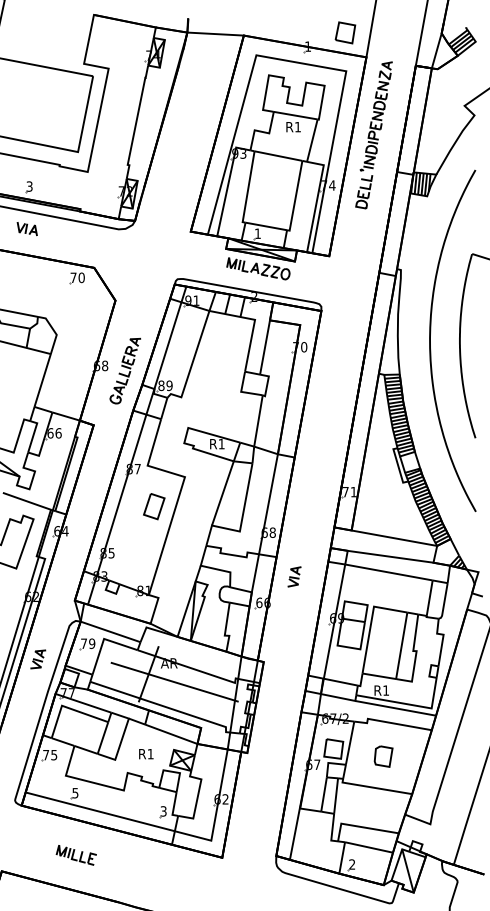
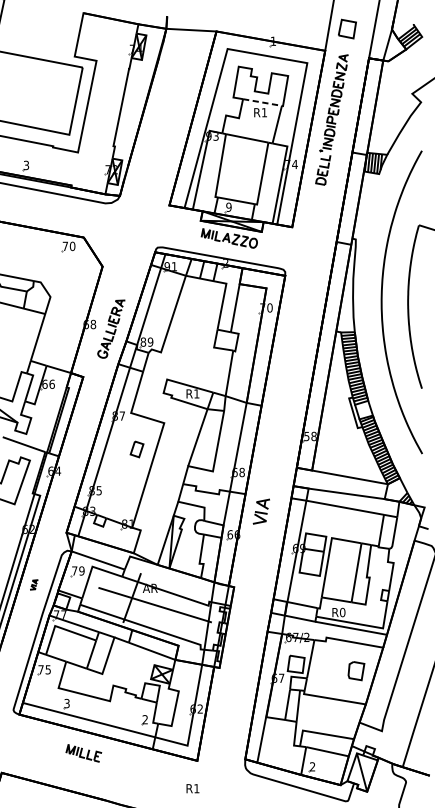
part: (345, 32) -> (347, 28), moved
line: (296, 115) -> (263, 102), solid -> dashed
part: (26, 229) -> (23, 203), removed
text: (257, 233) -> (228, 207), 1 -> 9
text: (349, 491) -> (310, 435), 71 -> 58
part: (154, 506) -> (137, 449), size x0.7
part: (294, 576) -> (261, 511), size x1.4
part: (38, 659) -> (34, 584), size x0.6
text: (386, 690) -> (343, 612), R1 -> R0
text: (146, 754) -> (193, 789), moved
part: (383, 756) -> (356, 671), moved
text: (75, 792) -> (67, 702), 5 -> 3
text: (163, 811) -> (145, 719), 3 -> 2
part: (75, 855) -> (83, 753), moved

